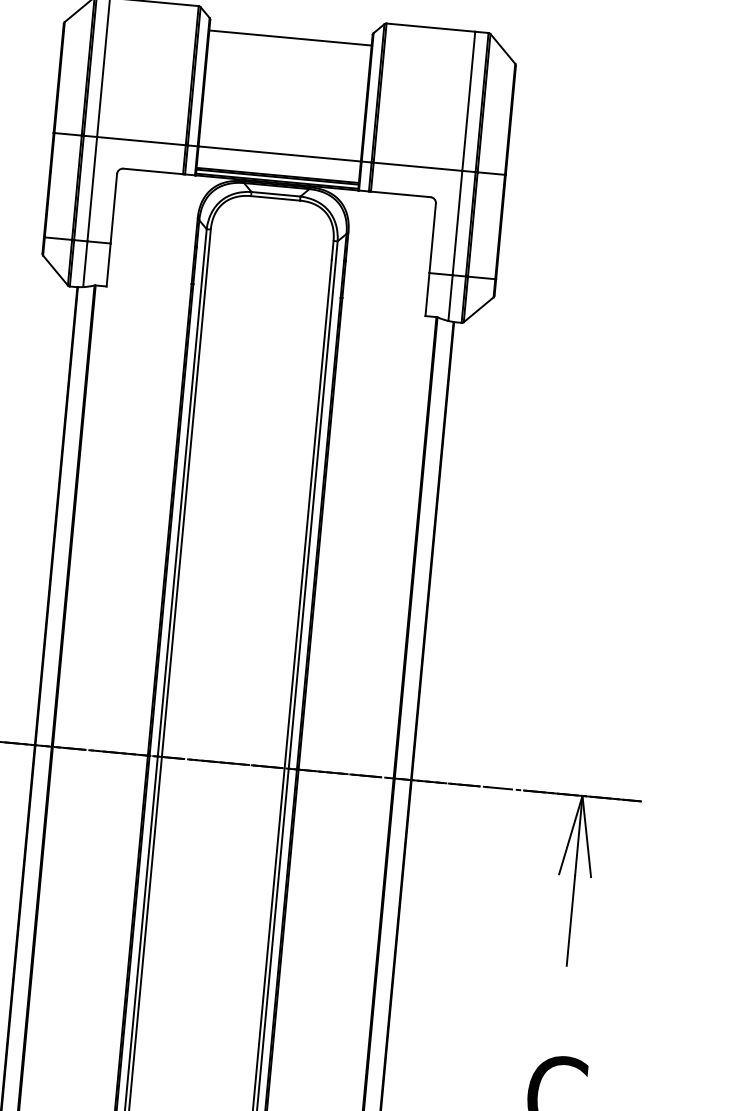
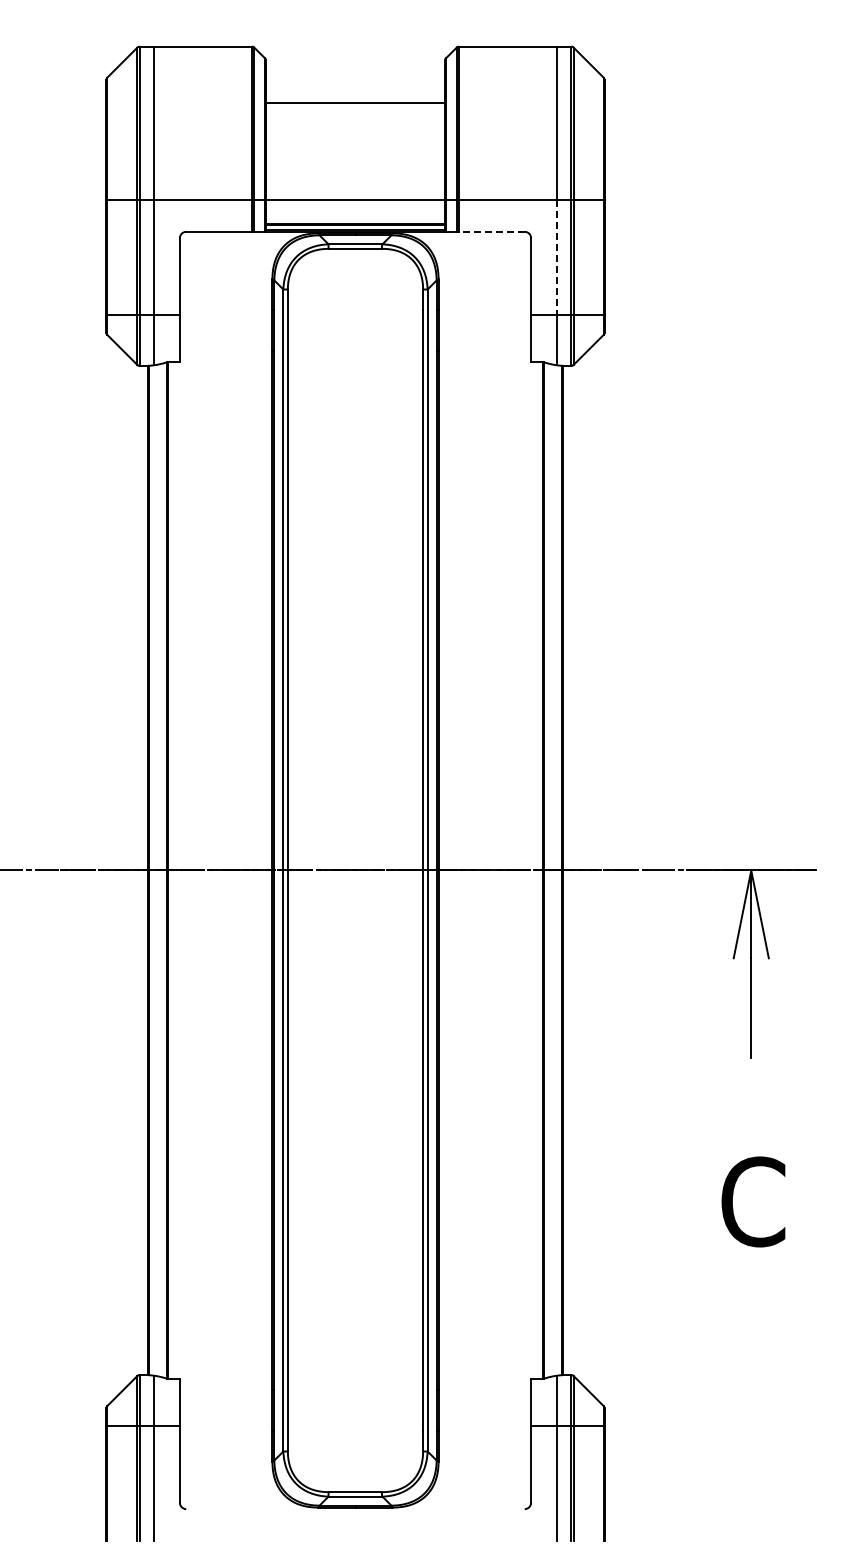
line: (290, 38) -> (355, 103), moved
line: (400, 194) -> (491, 231), solid -> dashed
line: (457, 223) -> (556, 257), solid -> dashed

